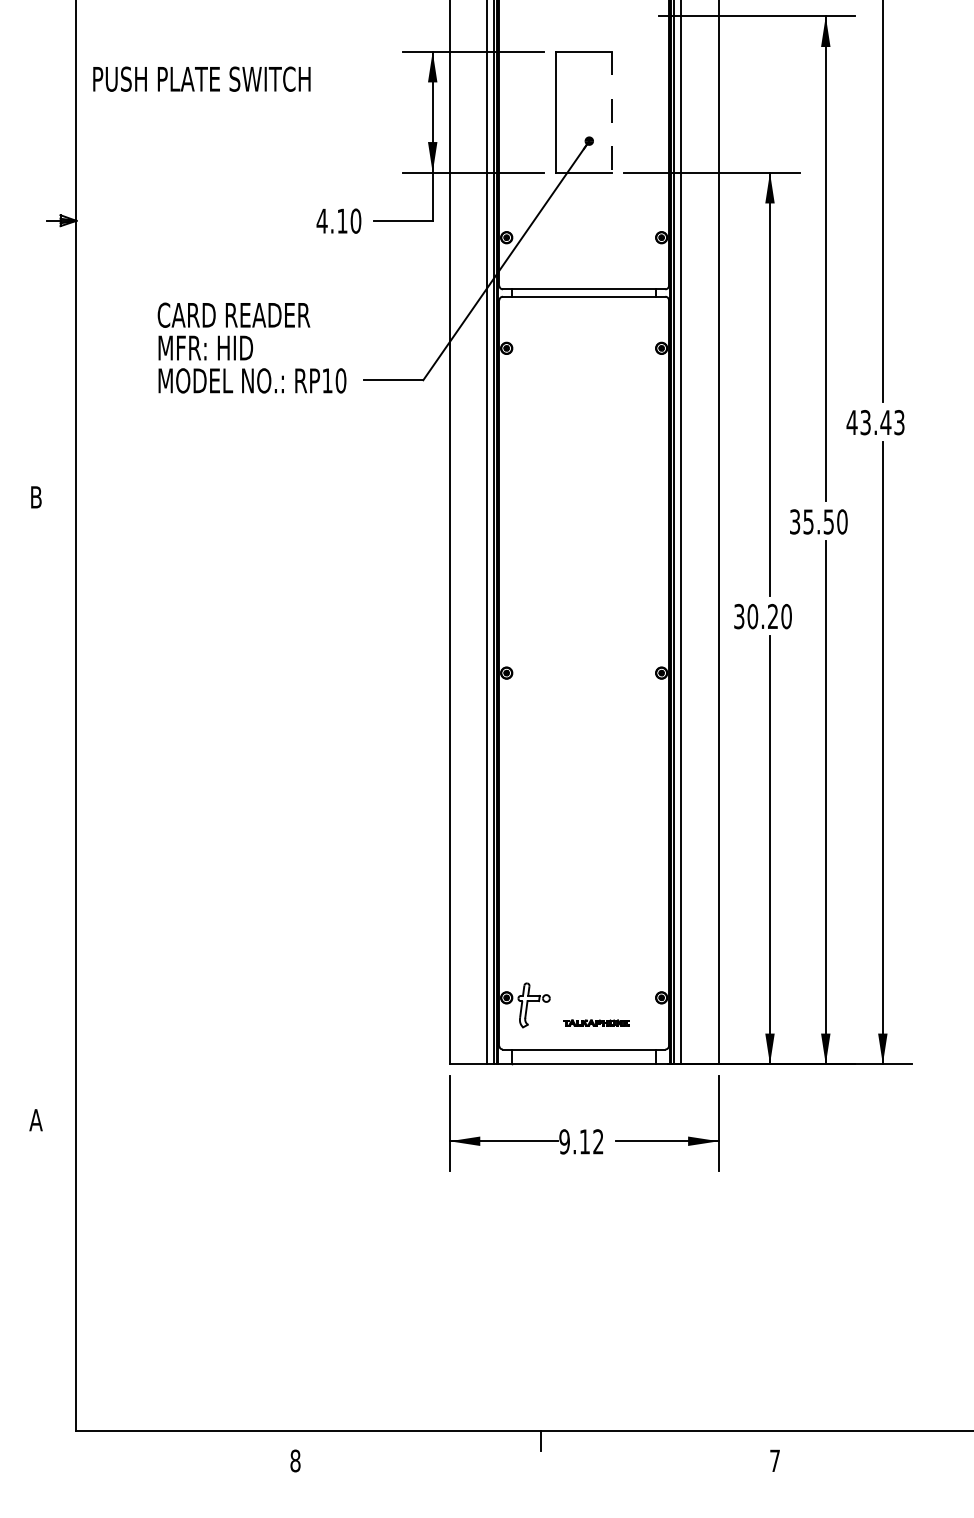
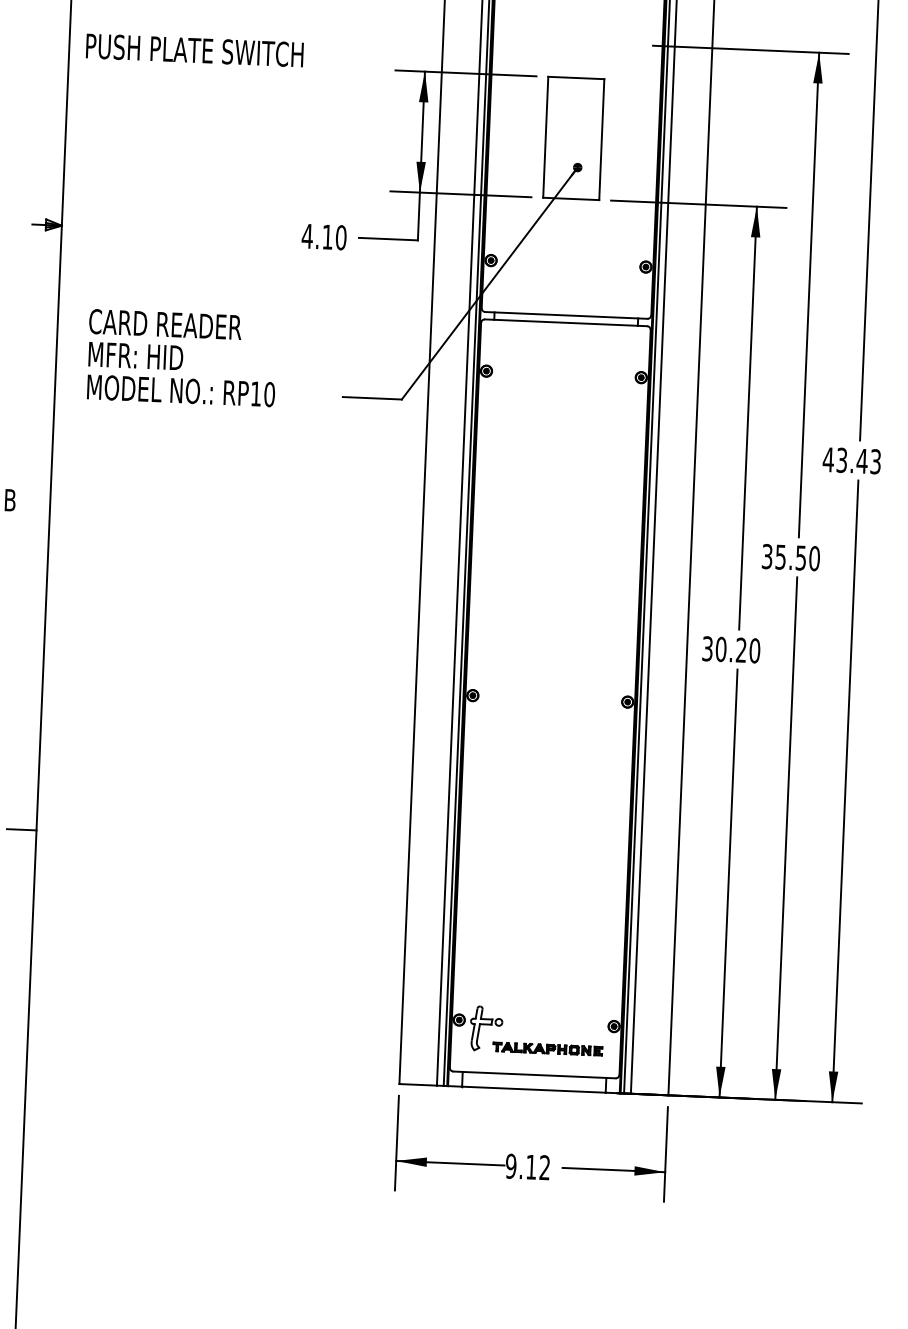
text: (201, 78) -> (194, 49), moved
line: (612, 112) -> (602, 139), dashed -> solid
text: (251, 347) -> (181, 357), moved
line: (61, 826) -> (21, 830), added
part: (596, 1022) -> (547, 1048), size x1.67

